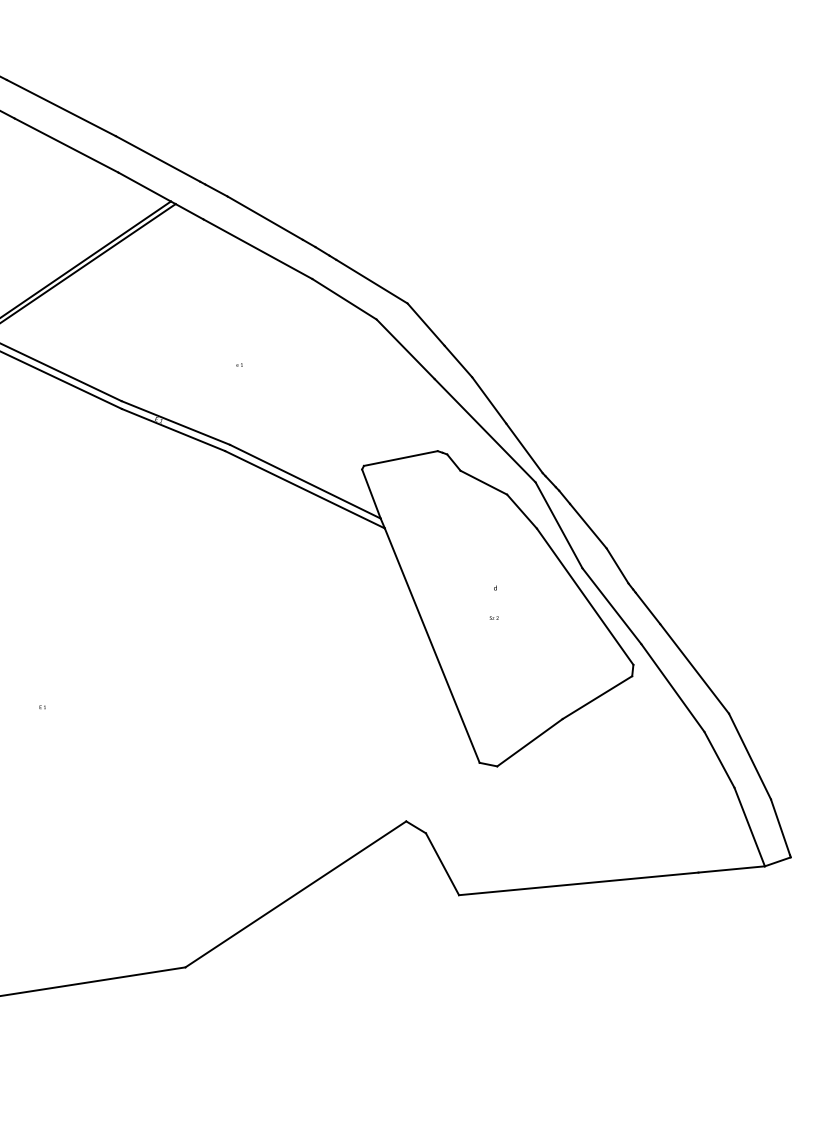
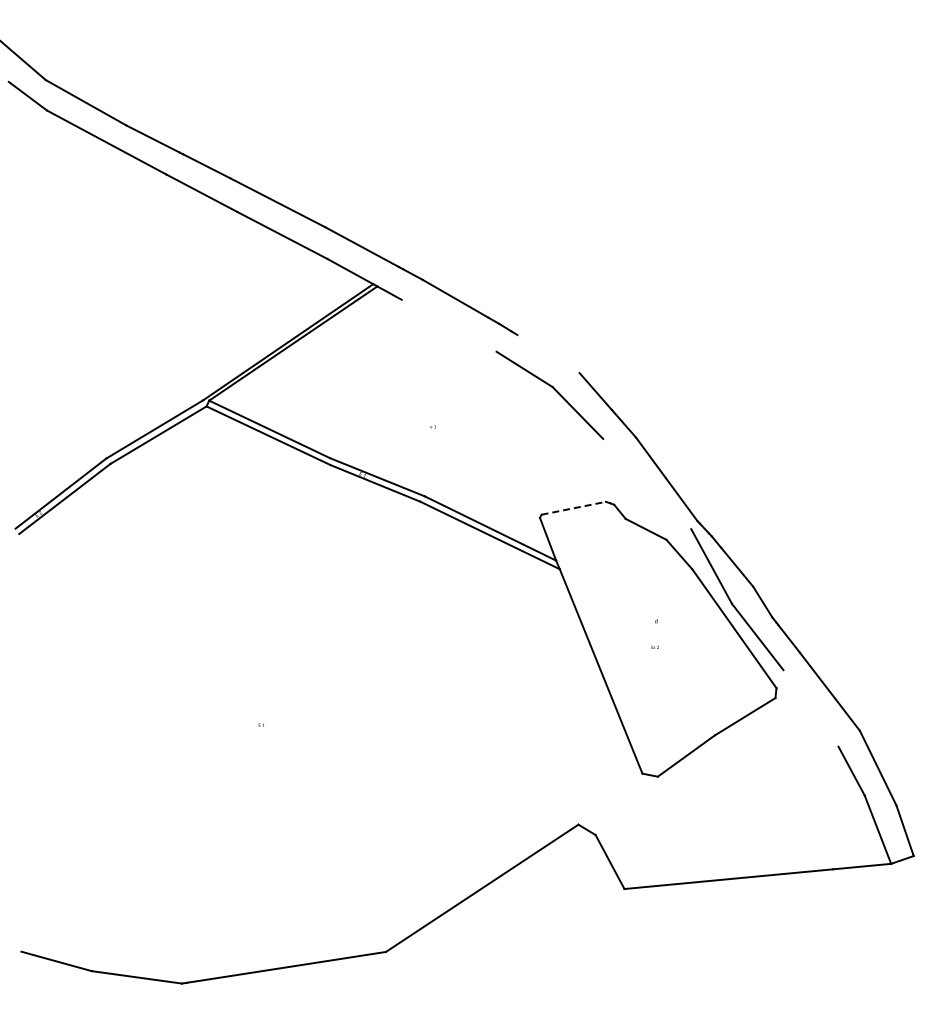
line: (257, 248) -> (448, 325), removed
line: (371, 282) -> (548, 354), removed
line: (485, 430) -> (647, 483), removed
line: (400, 458) -> (573, 508), solid -> dashed
line: (672, 688) -> (810, 708), removed

